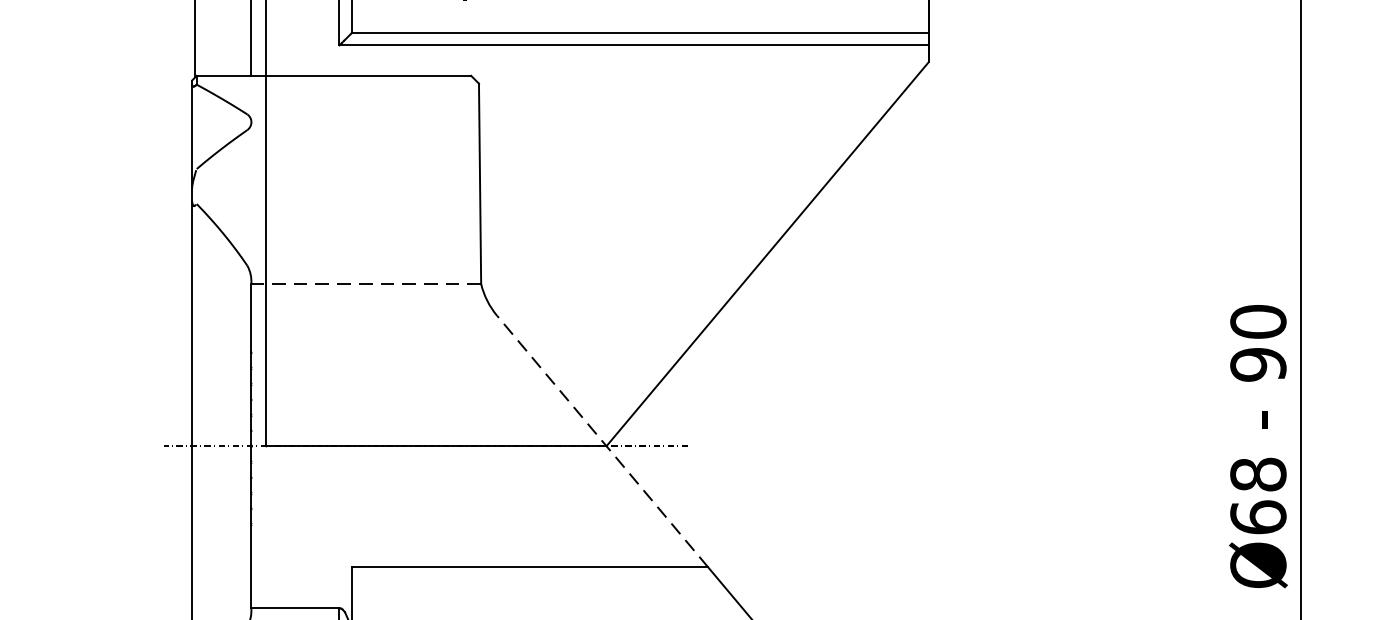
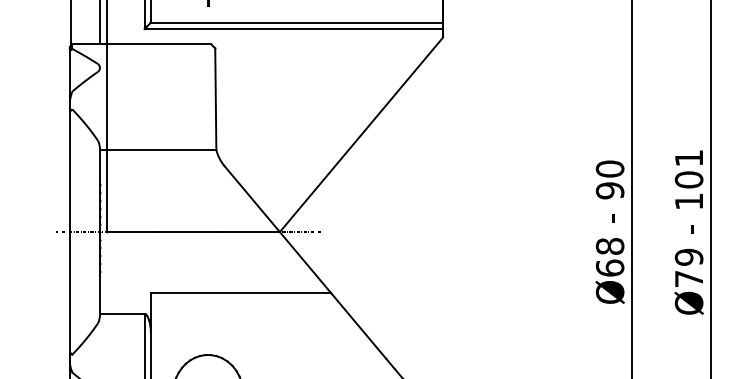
line: (364, 283) -> (157, 149), dashed -> solid
line: (601, 441) -> (277, 229), dashed -> solid

